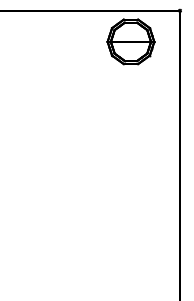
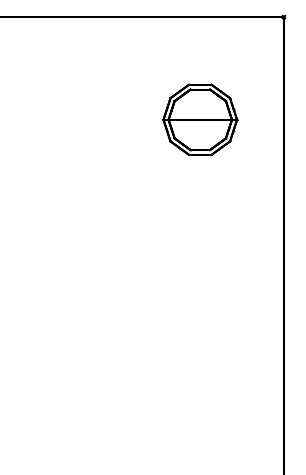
part: (130, 41) -> (199, 119), moved

